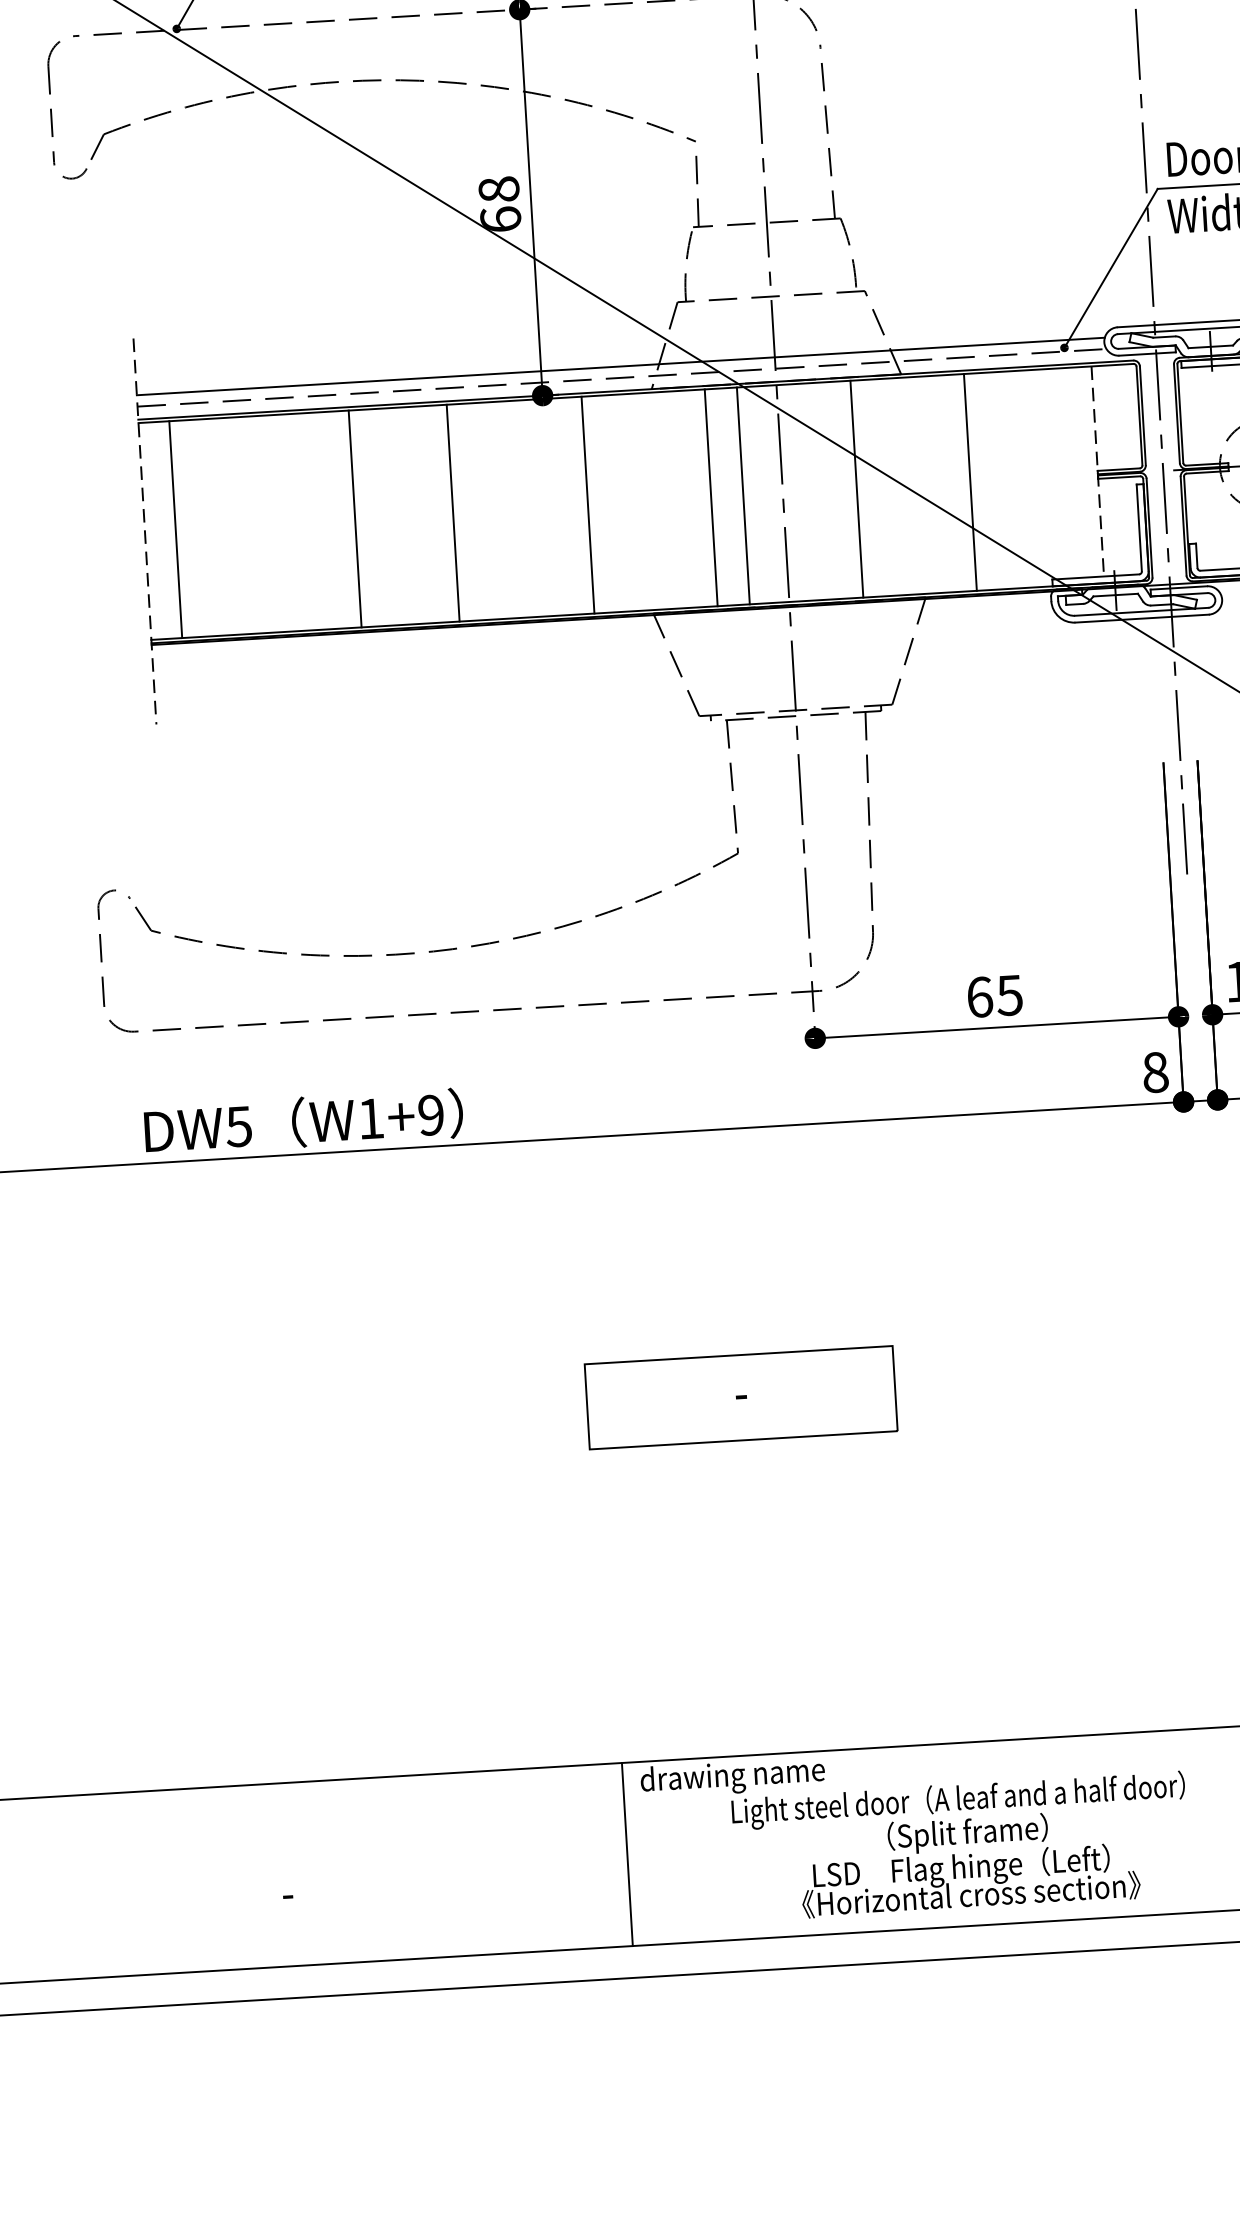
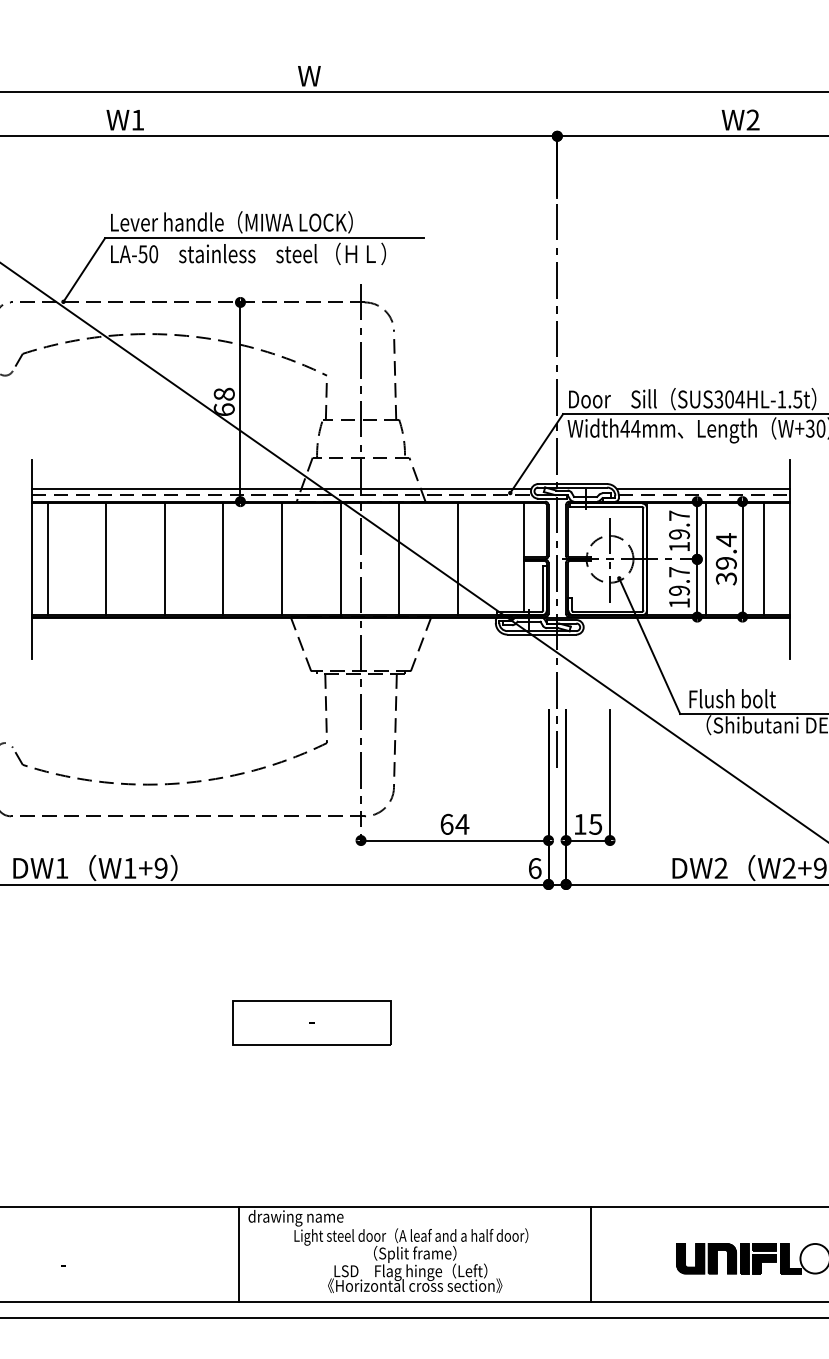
line: (1097, 473) -> (523, 558), dashed -> solid
line: (712, 498) -> (282, 559), moved
line: (588, 505) -> (223, 559), moved
line: (452, 513) -> (164, 559), moved
line: (355, 519) -> (106, 559), moved
line: (144, 531) -> (31, 559), dashed -> solid
text: (1010, 995) -> (462, 824), 65 -> 64
text: (1154, 1072) -> (534, 868), 8 -> 6
text: (238, 1127) -> (61, 868), DW5 -> DW1

